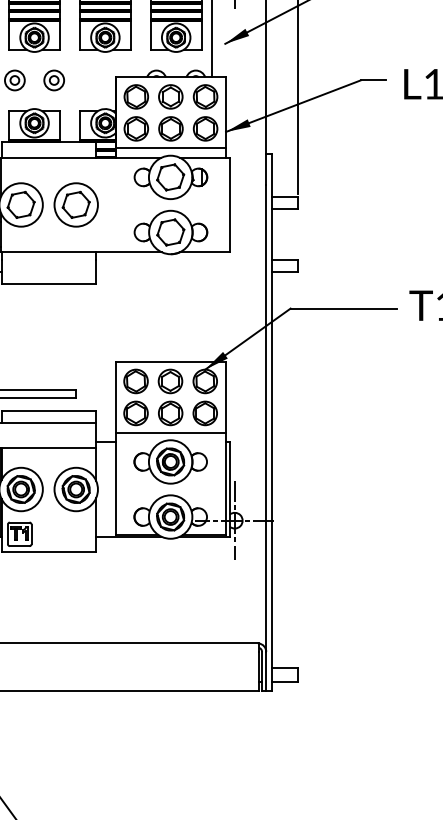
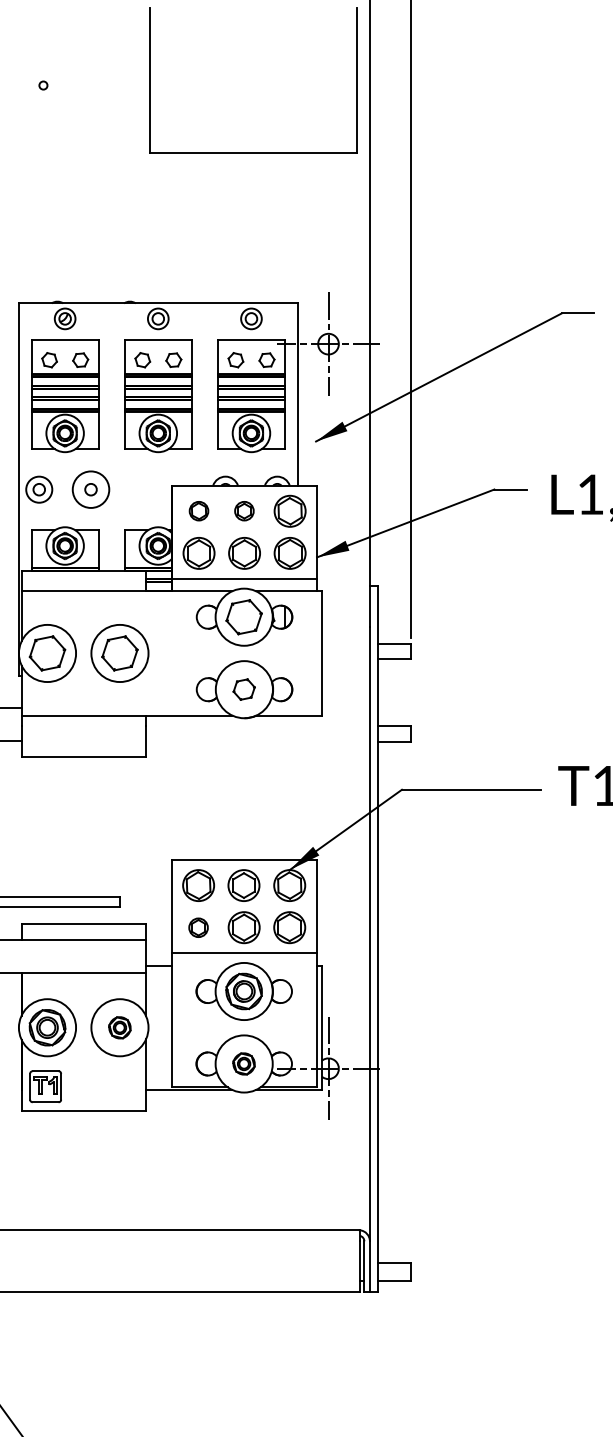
circle: (53, 80) -> (90, 489), size x1.4
part: (135, 96) -> (198, 510), size x0.6
part: (170, 96) -> (244, 510), size x0.6
part: (170, 232) -> (243, 689), size x0.6
part: (135, 413) -> (198, 927), size x0.6
part: (75, 489) -> (119, 1027), size x0.6
part: (170, 516) -> (243, 1063), size x0.6

